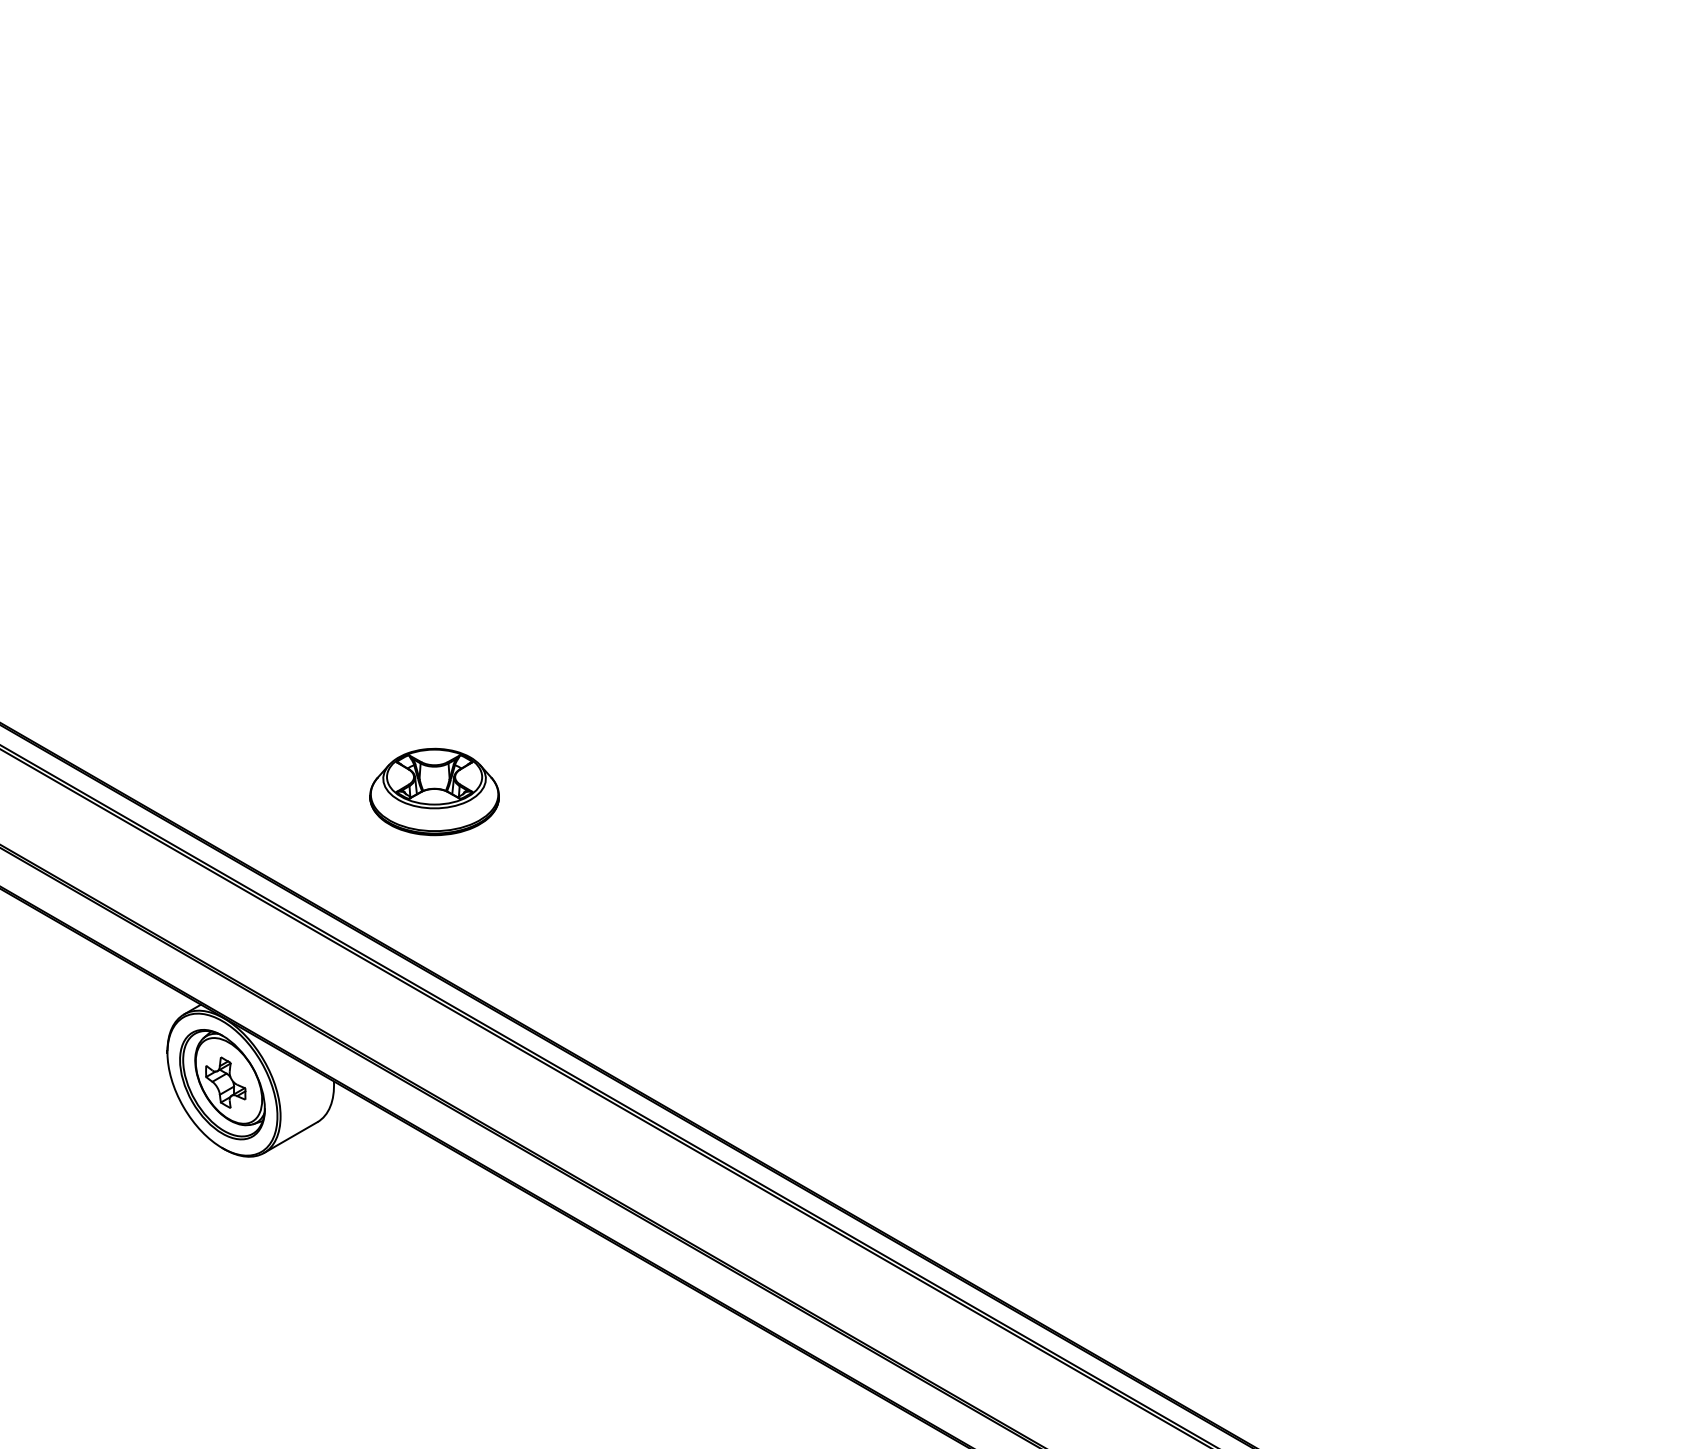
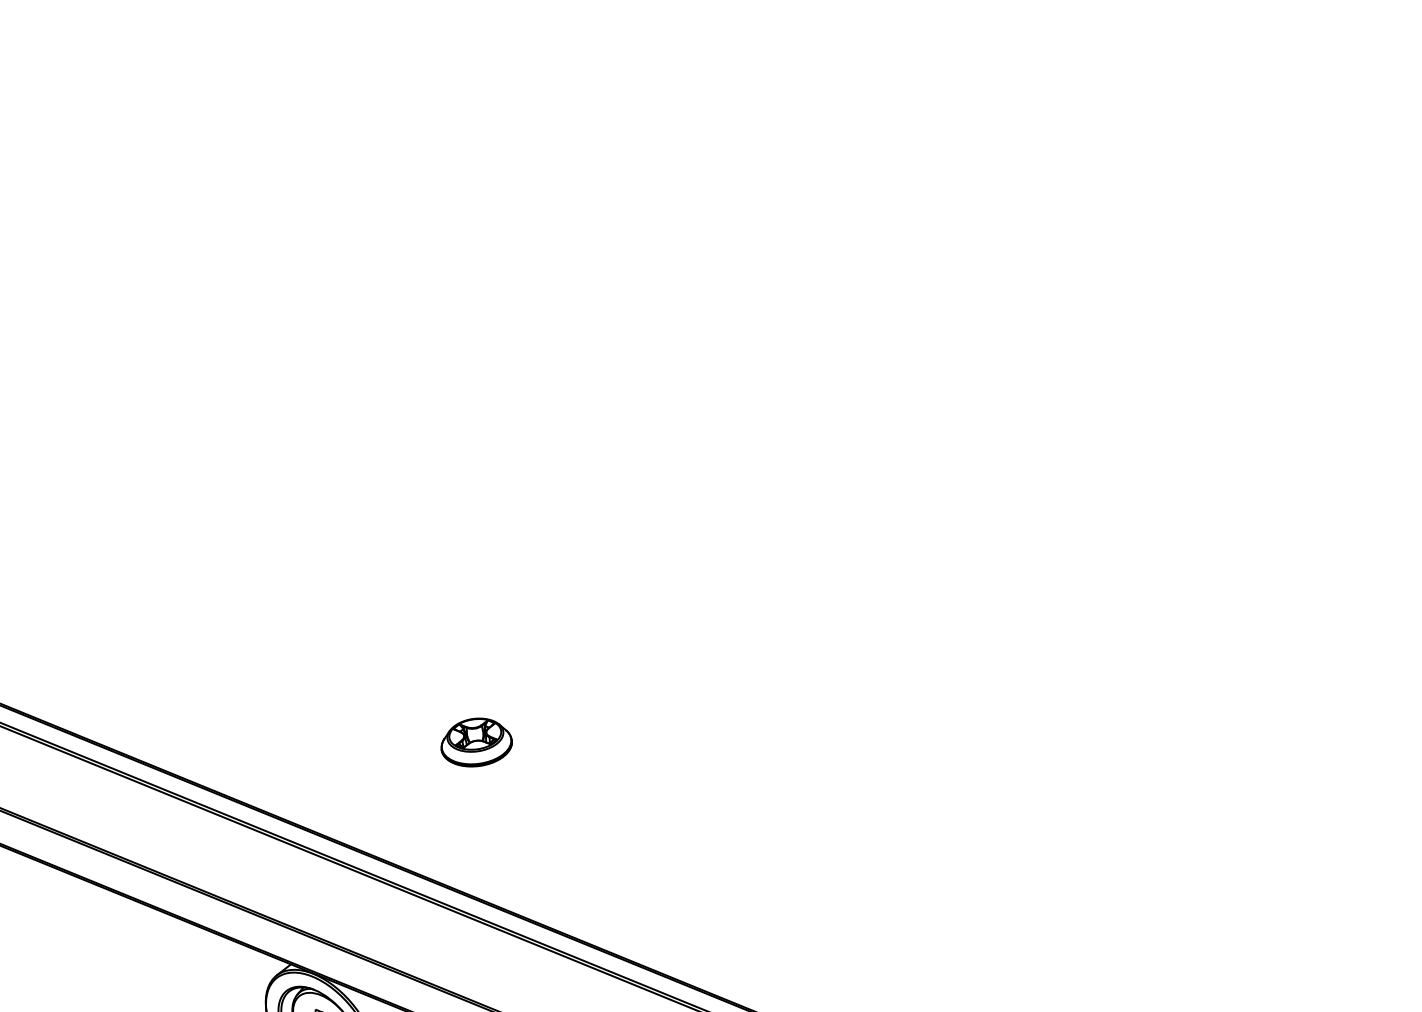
part: (434, 791) -> (476, 742), size x0.6

